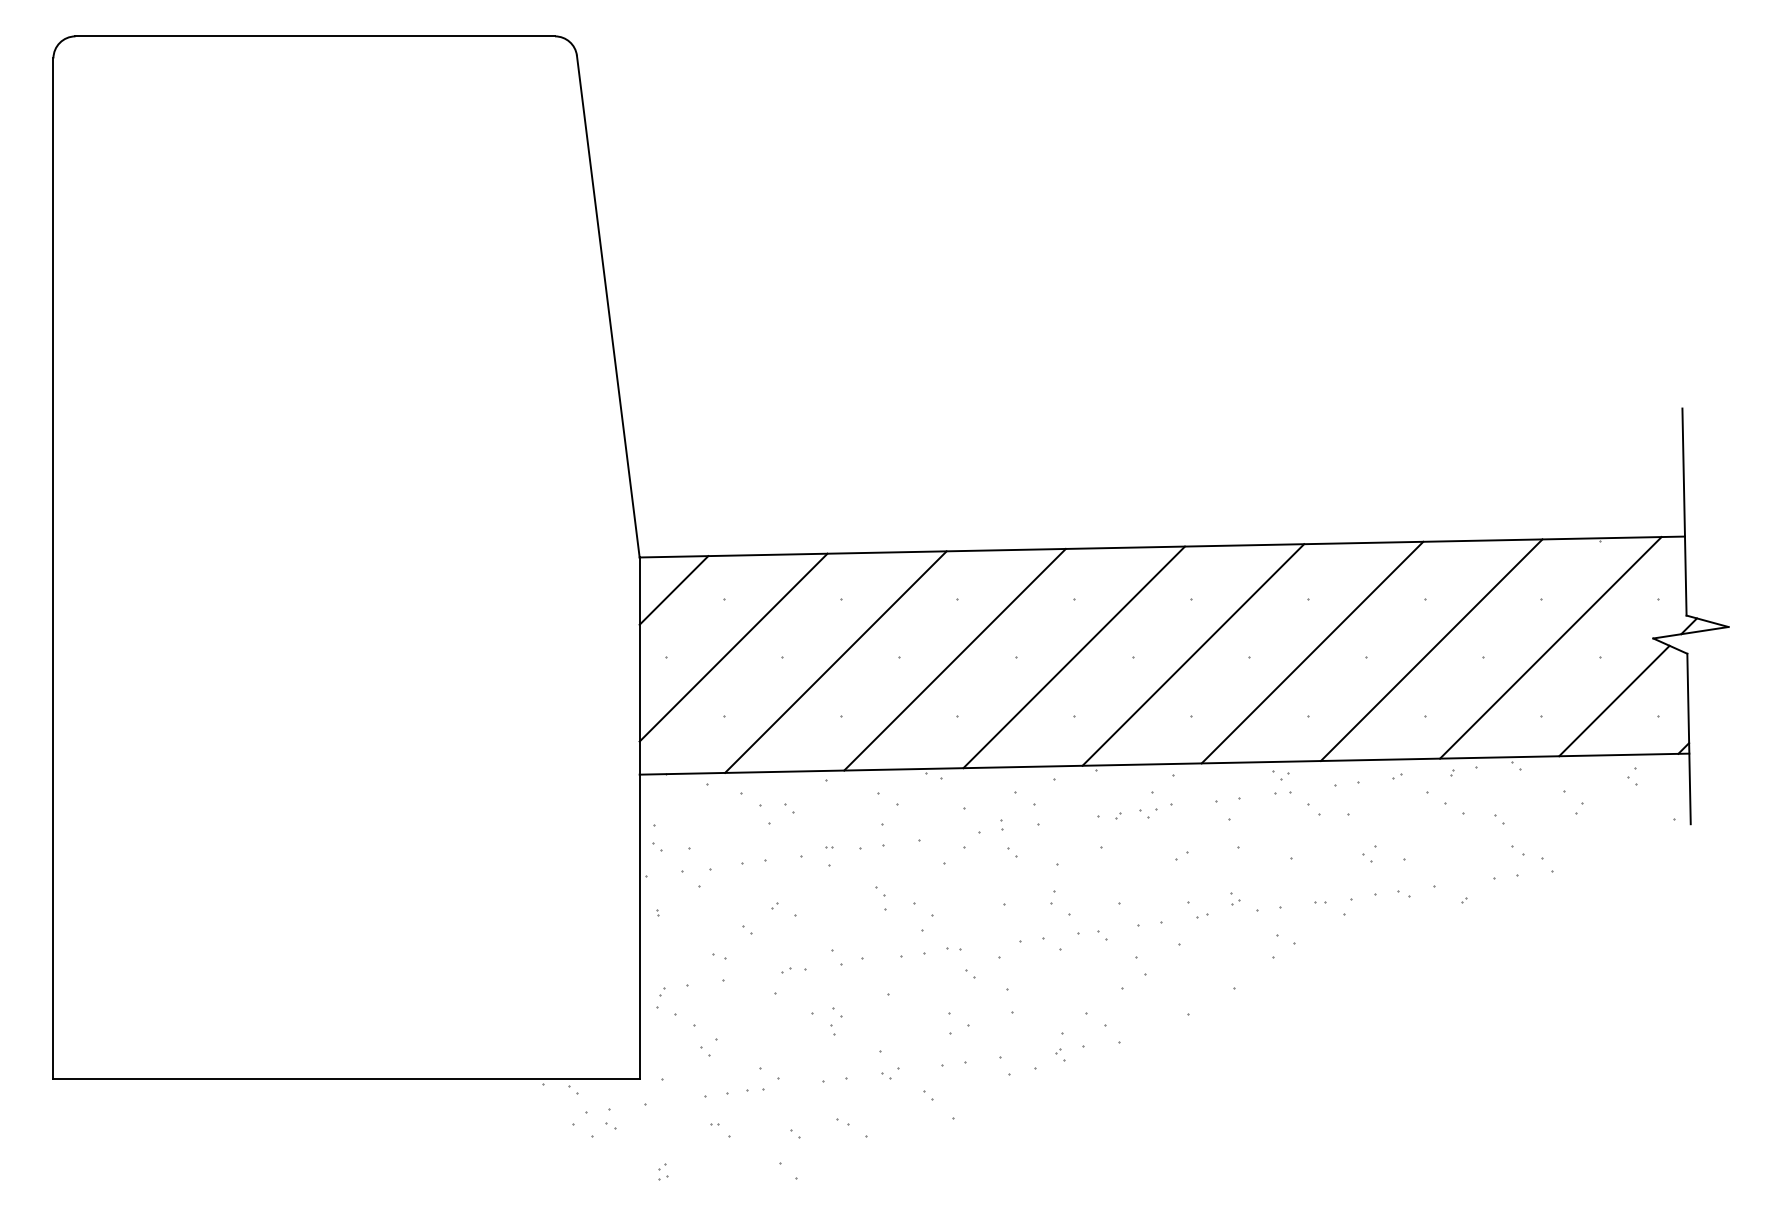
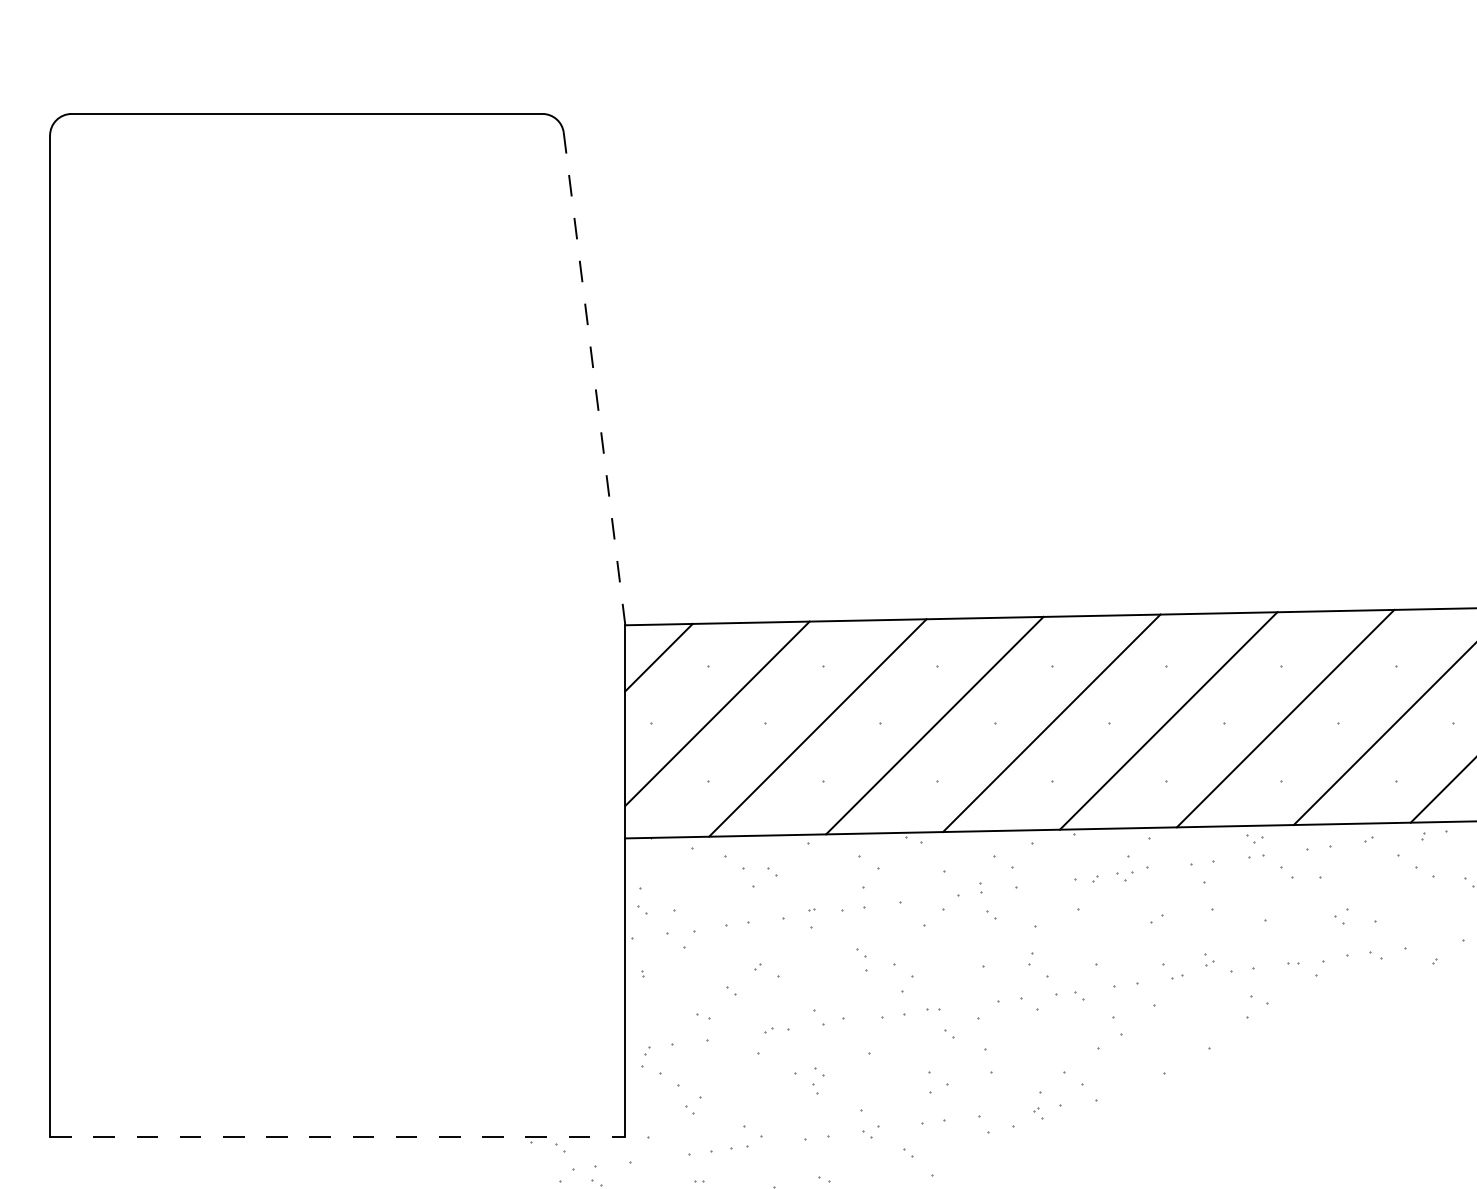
line: (608, 306) -> (594, 379), solid -> dashed
line: (347, 1078) -> (338, 1136), solid -> dashed

